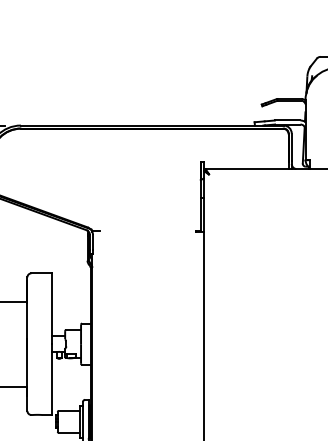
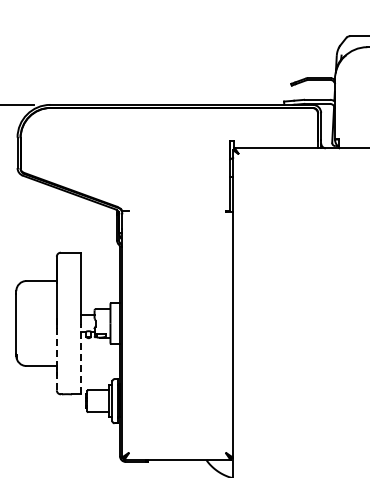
line: (27, 377) -> (56, 356), solid -> dashed
line: (52, 379) -> (81, 358), solid -> dashed

